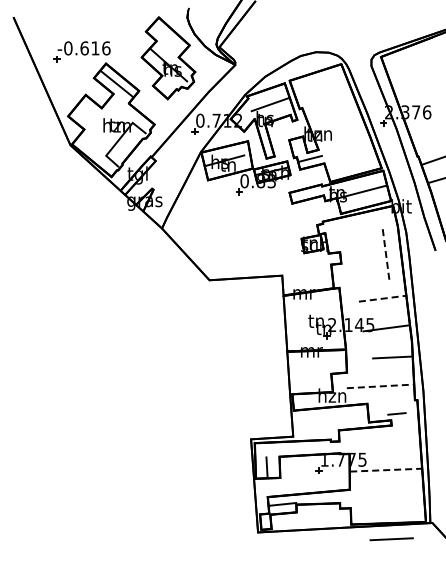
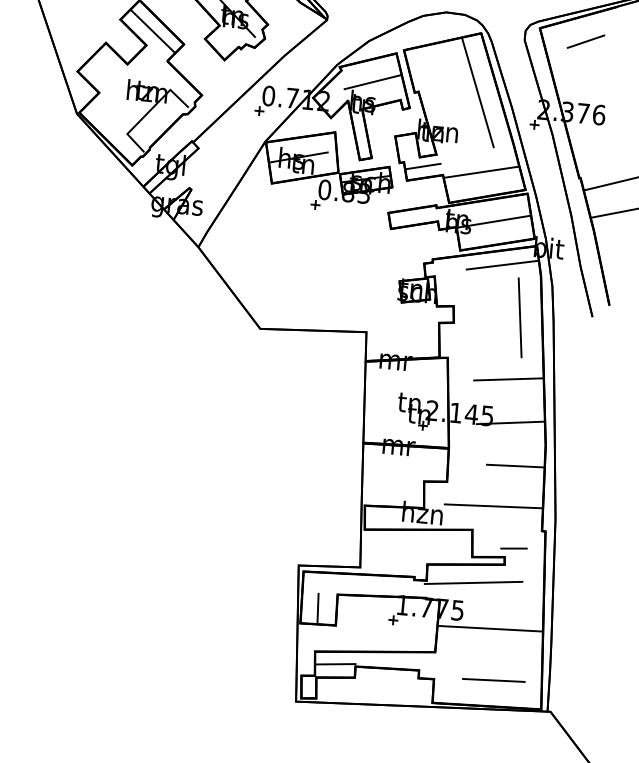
line: (413, 62) -> (586, 40), added
line: (342, 104) -> (477, 91), added
line: (350, 158) -> (481, 171), added
line: (370, 220) -> (502, 264), added
line: (386, 256) -> (520, 318), dashed -> solid
line: (382, 298) -> (508, 379), dashed -> solid
line: (380, 386) -> (493, 506), dashed -> solid
line: (371, 439) -> (473, 582), added
line: (385, 470) -> (489, 629), dashed -> solid
line: (391, 539) -> (493, 680), moved

